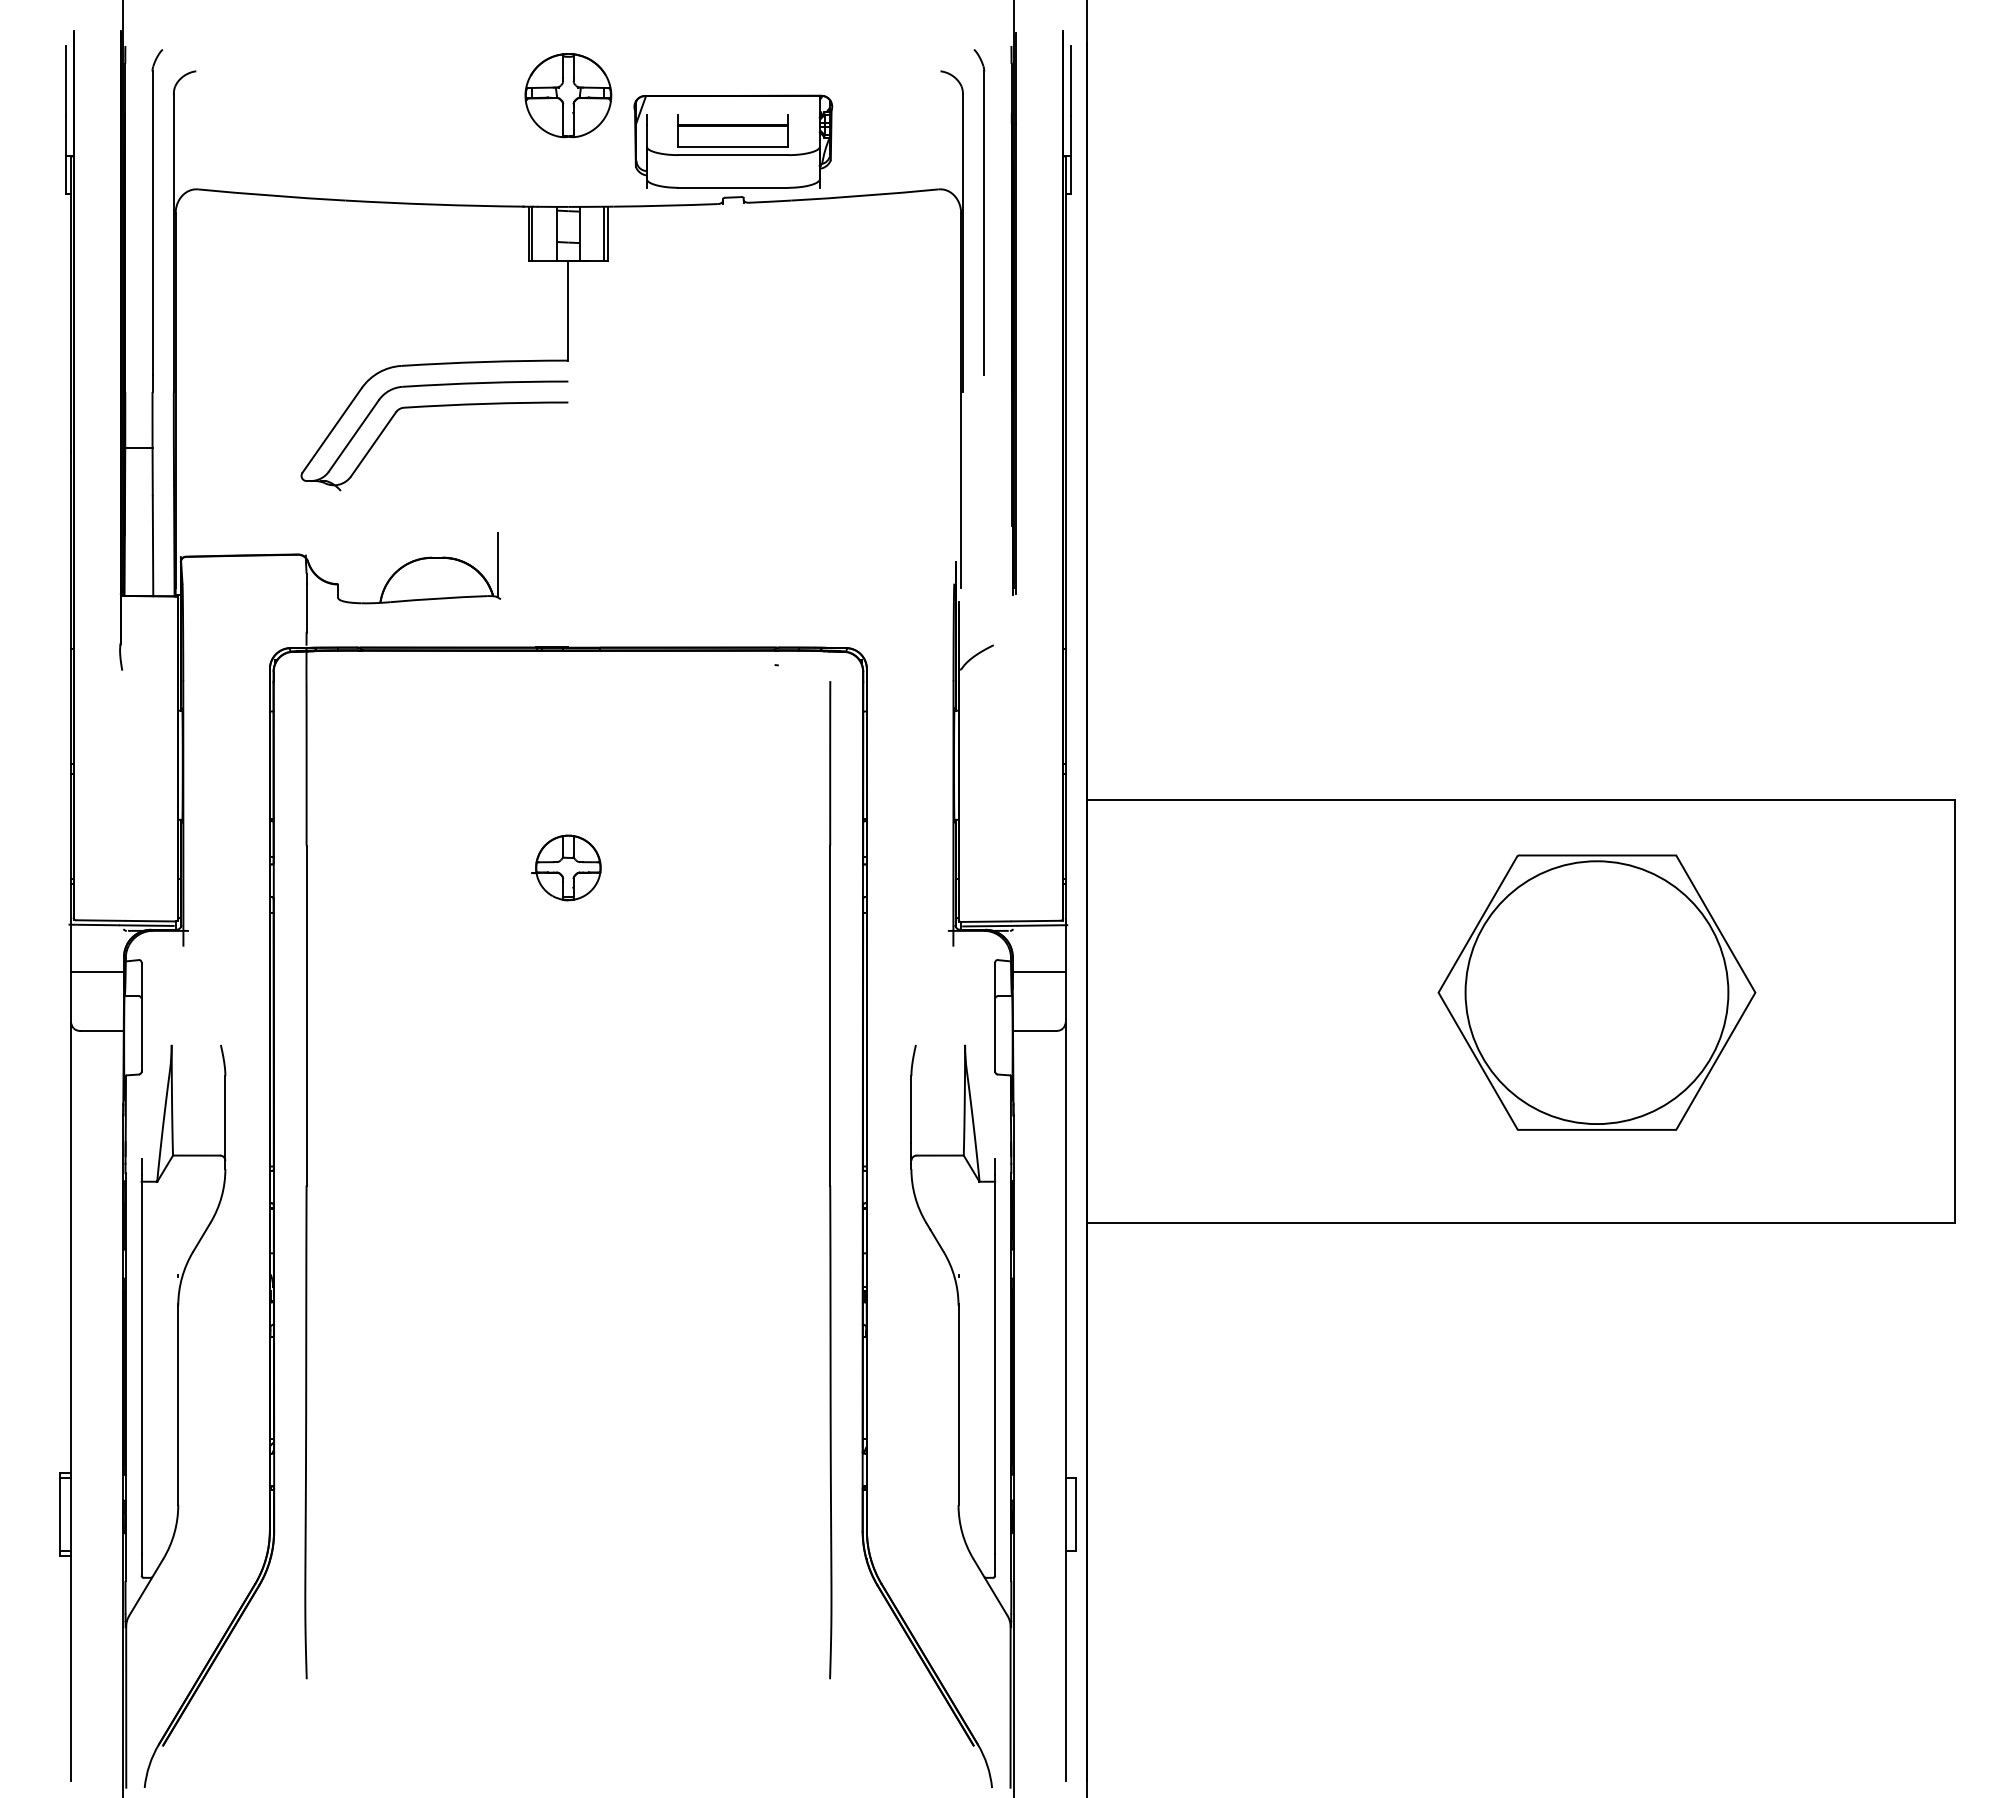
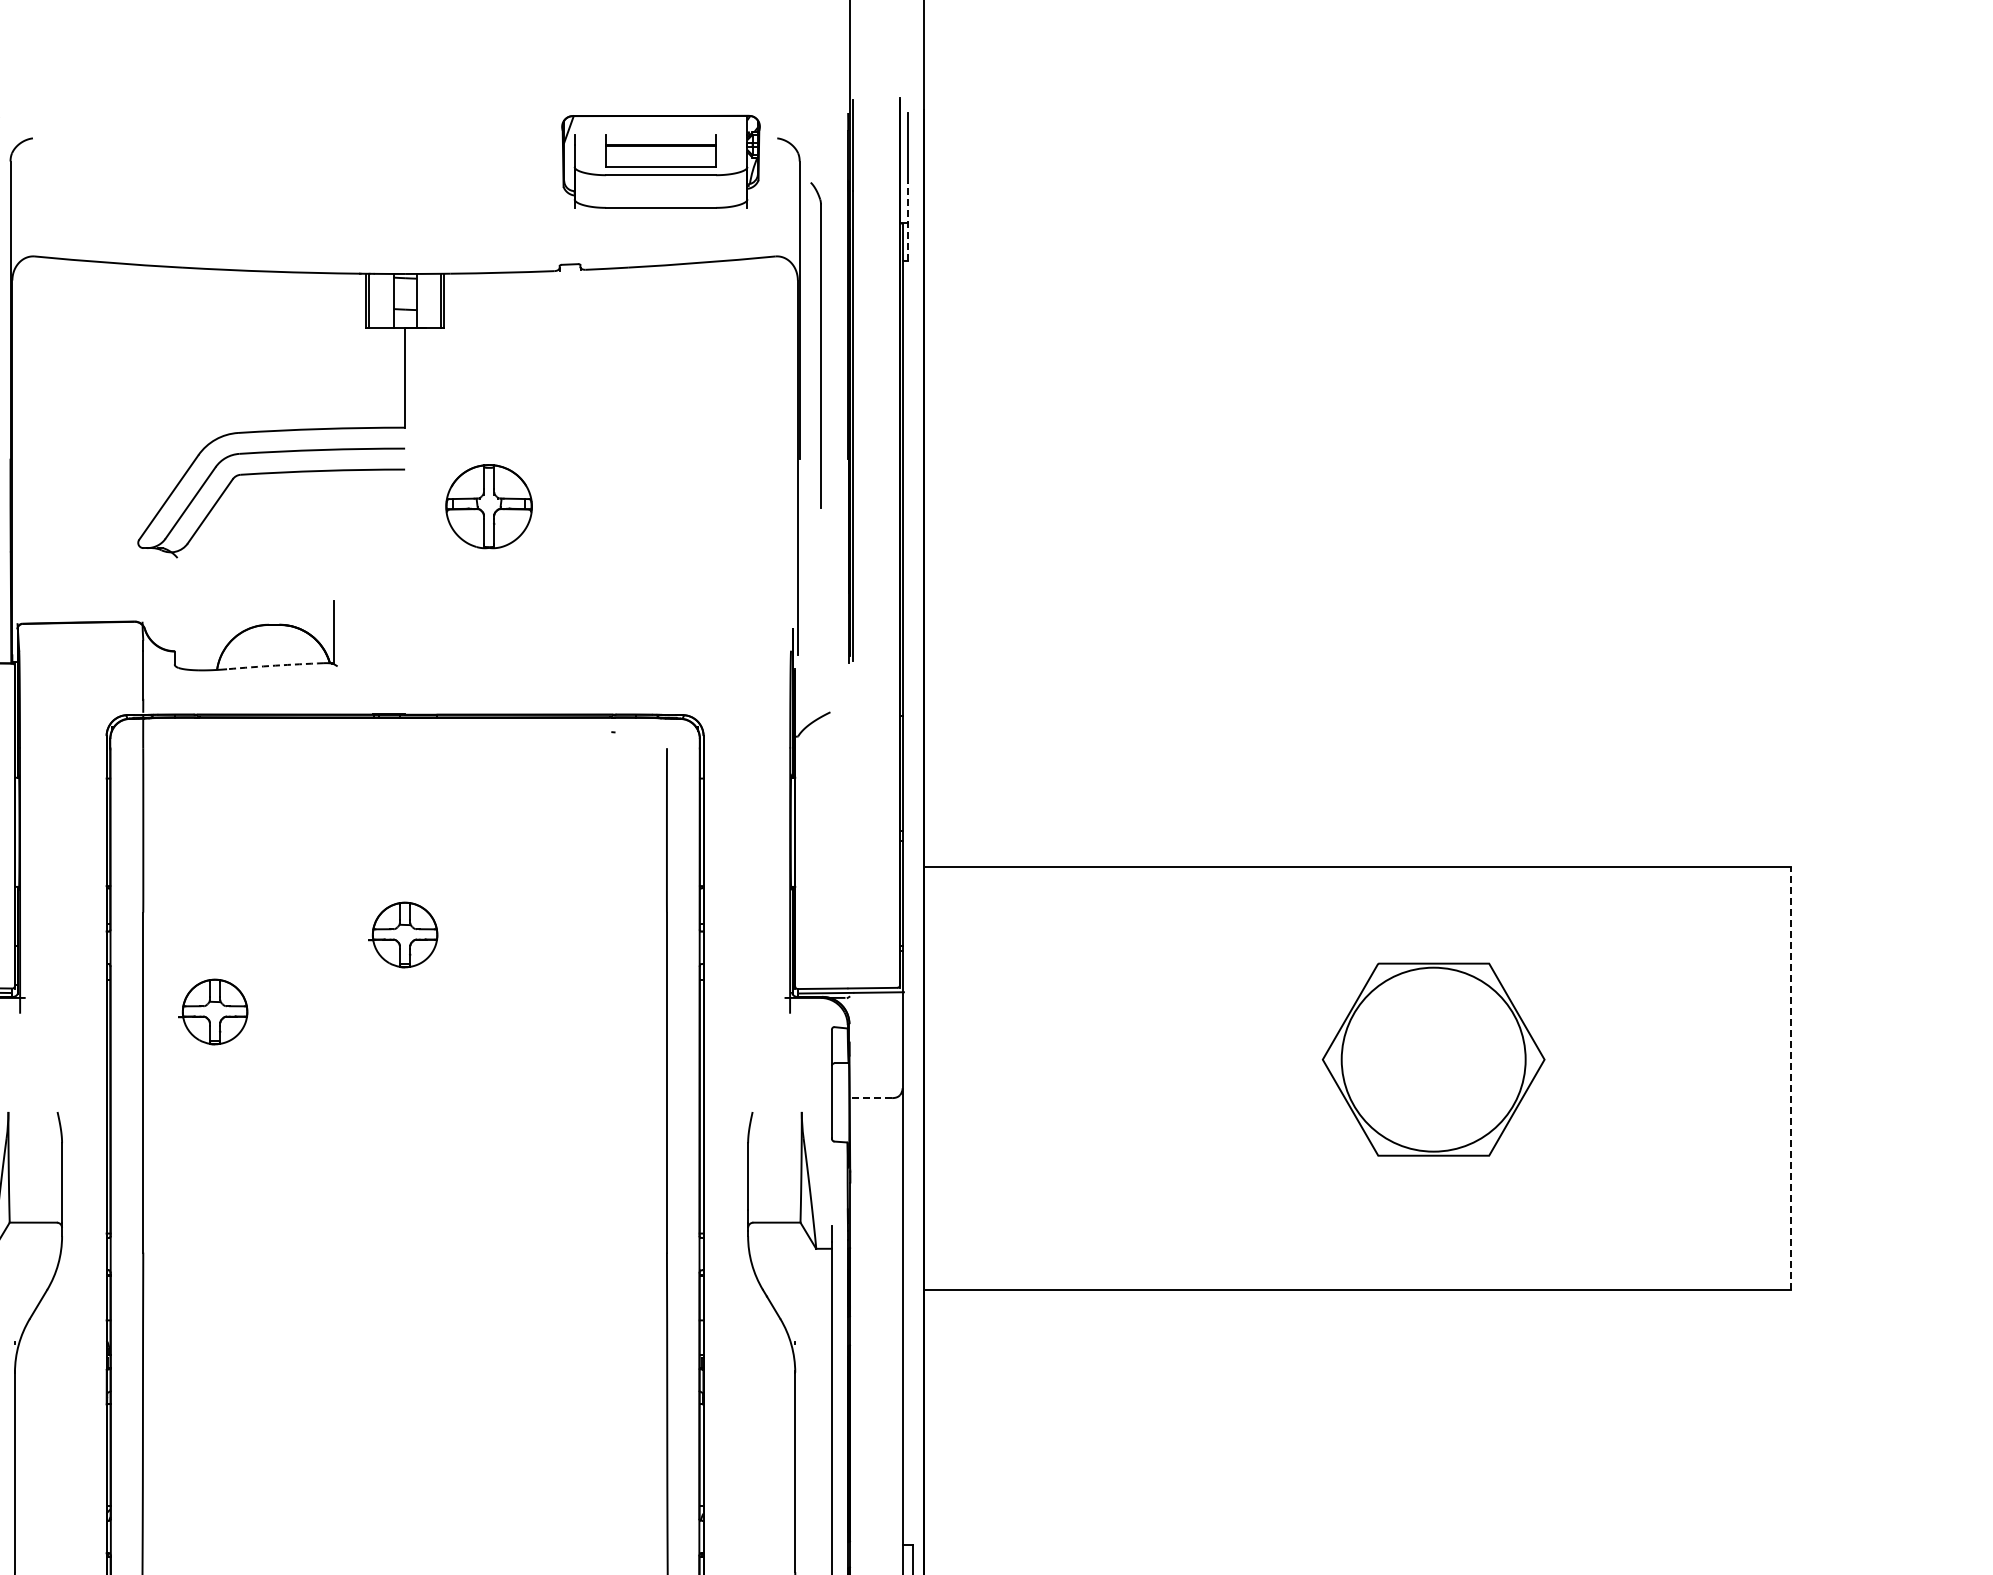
part: (568, 95) -> (489, 506), moved
part: (733, 141) -> (661, 161), moved
line: (1071, 155) -> (908, 222), solid -> dashed
part: (979, 212) -> (816, 345), moved
arc: (438, 598) -> (275, 665), solid -> dashed
part: (376, 944) -> (213, 1011), added
line: (1038, 971) -> (875, 1038), removed
part: (1596, 992) -> (1433, 1059), size x0.7
line: (1954, 1010) -> (1791, 1077), solid -> dashed
line: (1033, 1031) -> (870, 1098), solid -> dashed

